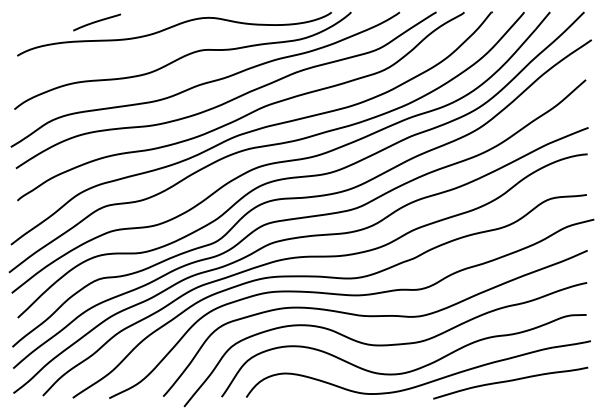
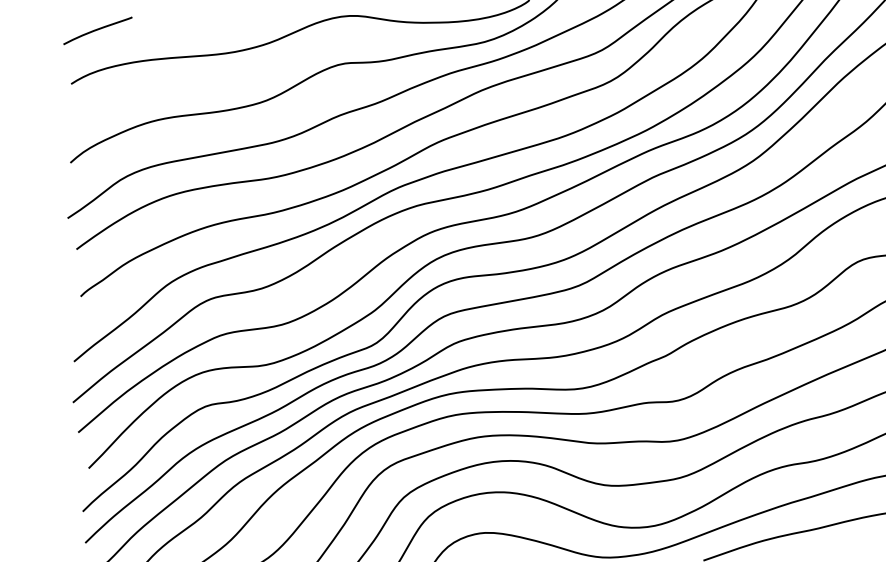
curve: (96, 22) -> (97, 30), moved

